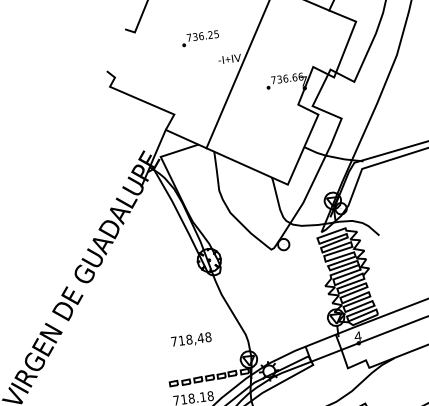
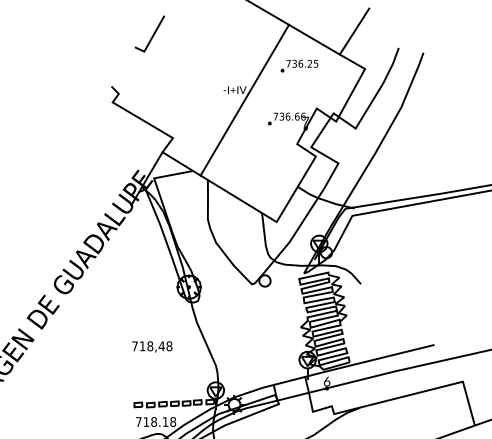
part: (200, 38) -> (299, 65), moved
text: (357, 336) -> (326, 381), 4 -> 6
text: (191, 339) -> (152, 346), moved

